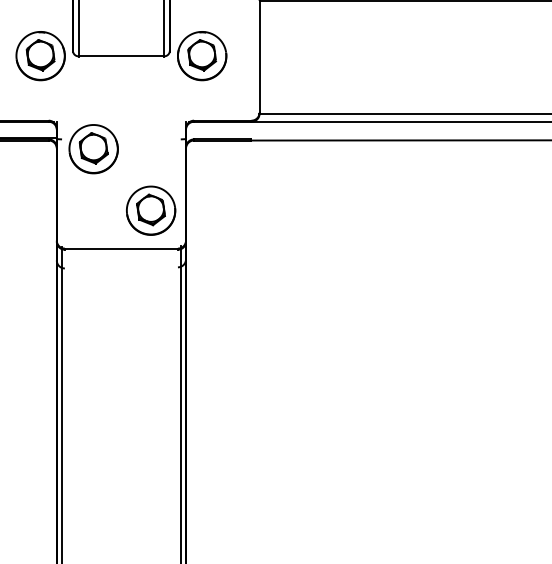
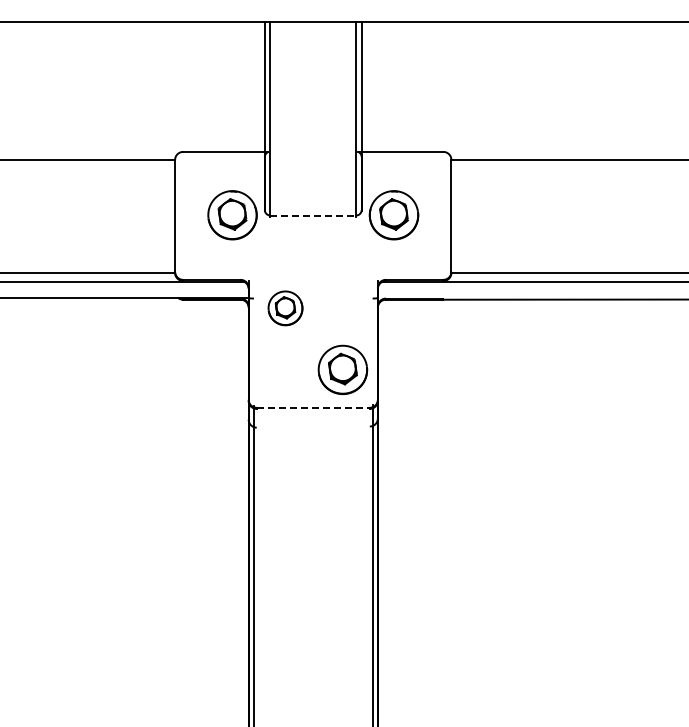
line: (121, 56) -> (313, 215), solid -> dashed
part: (93, 149) -> (285, 308), size x0.7
line: (121, 248) -> (313, 407), solid -> dashed

